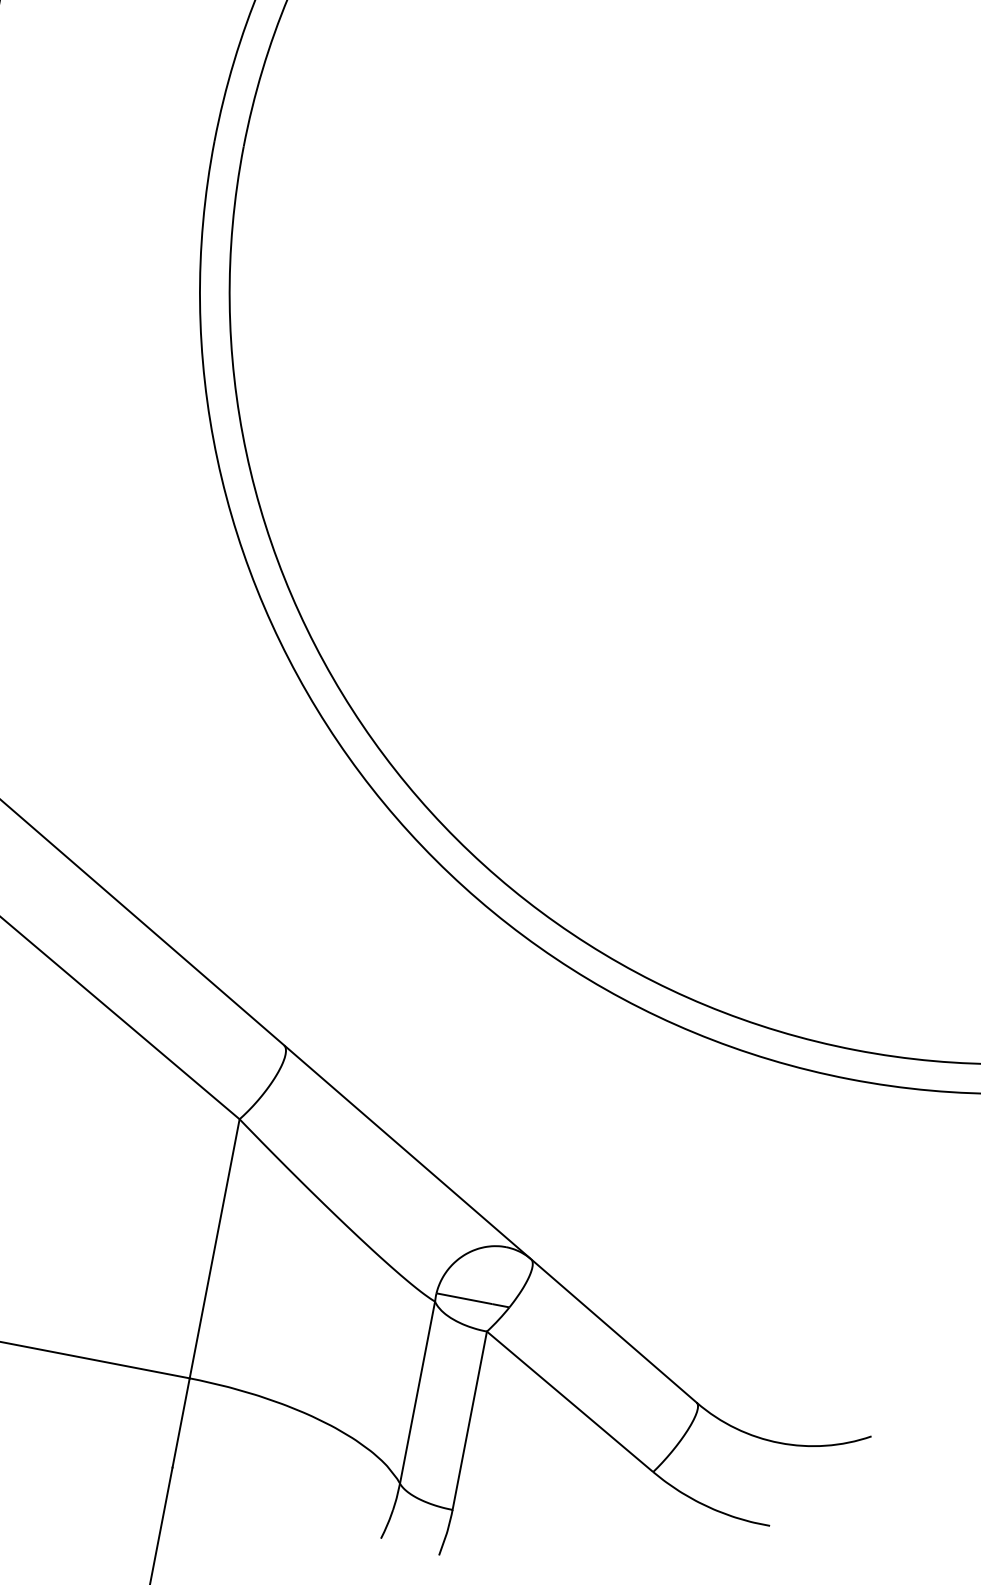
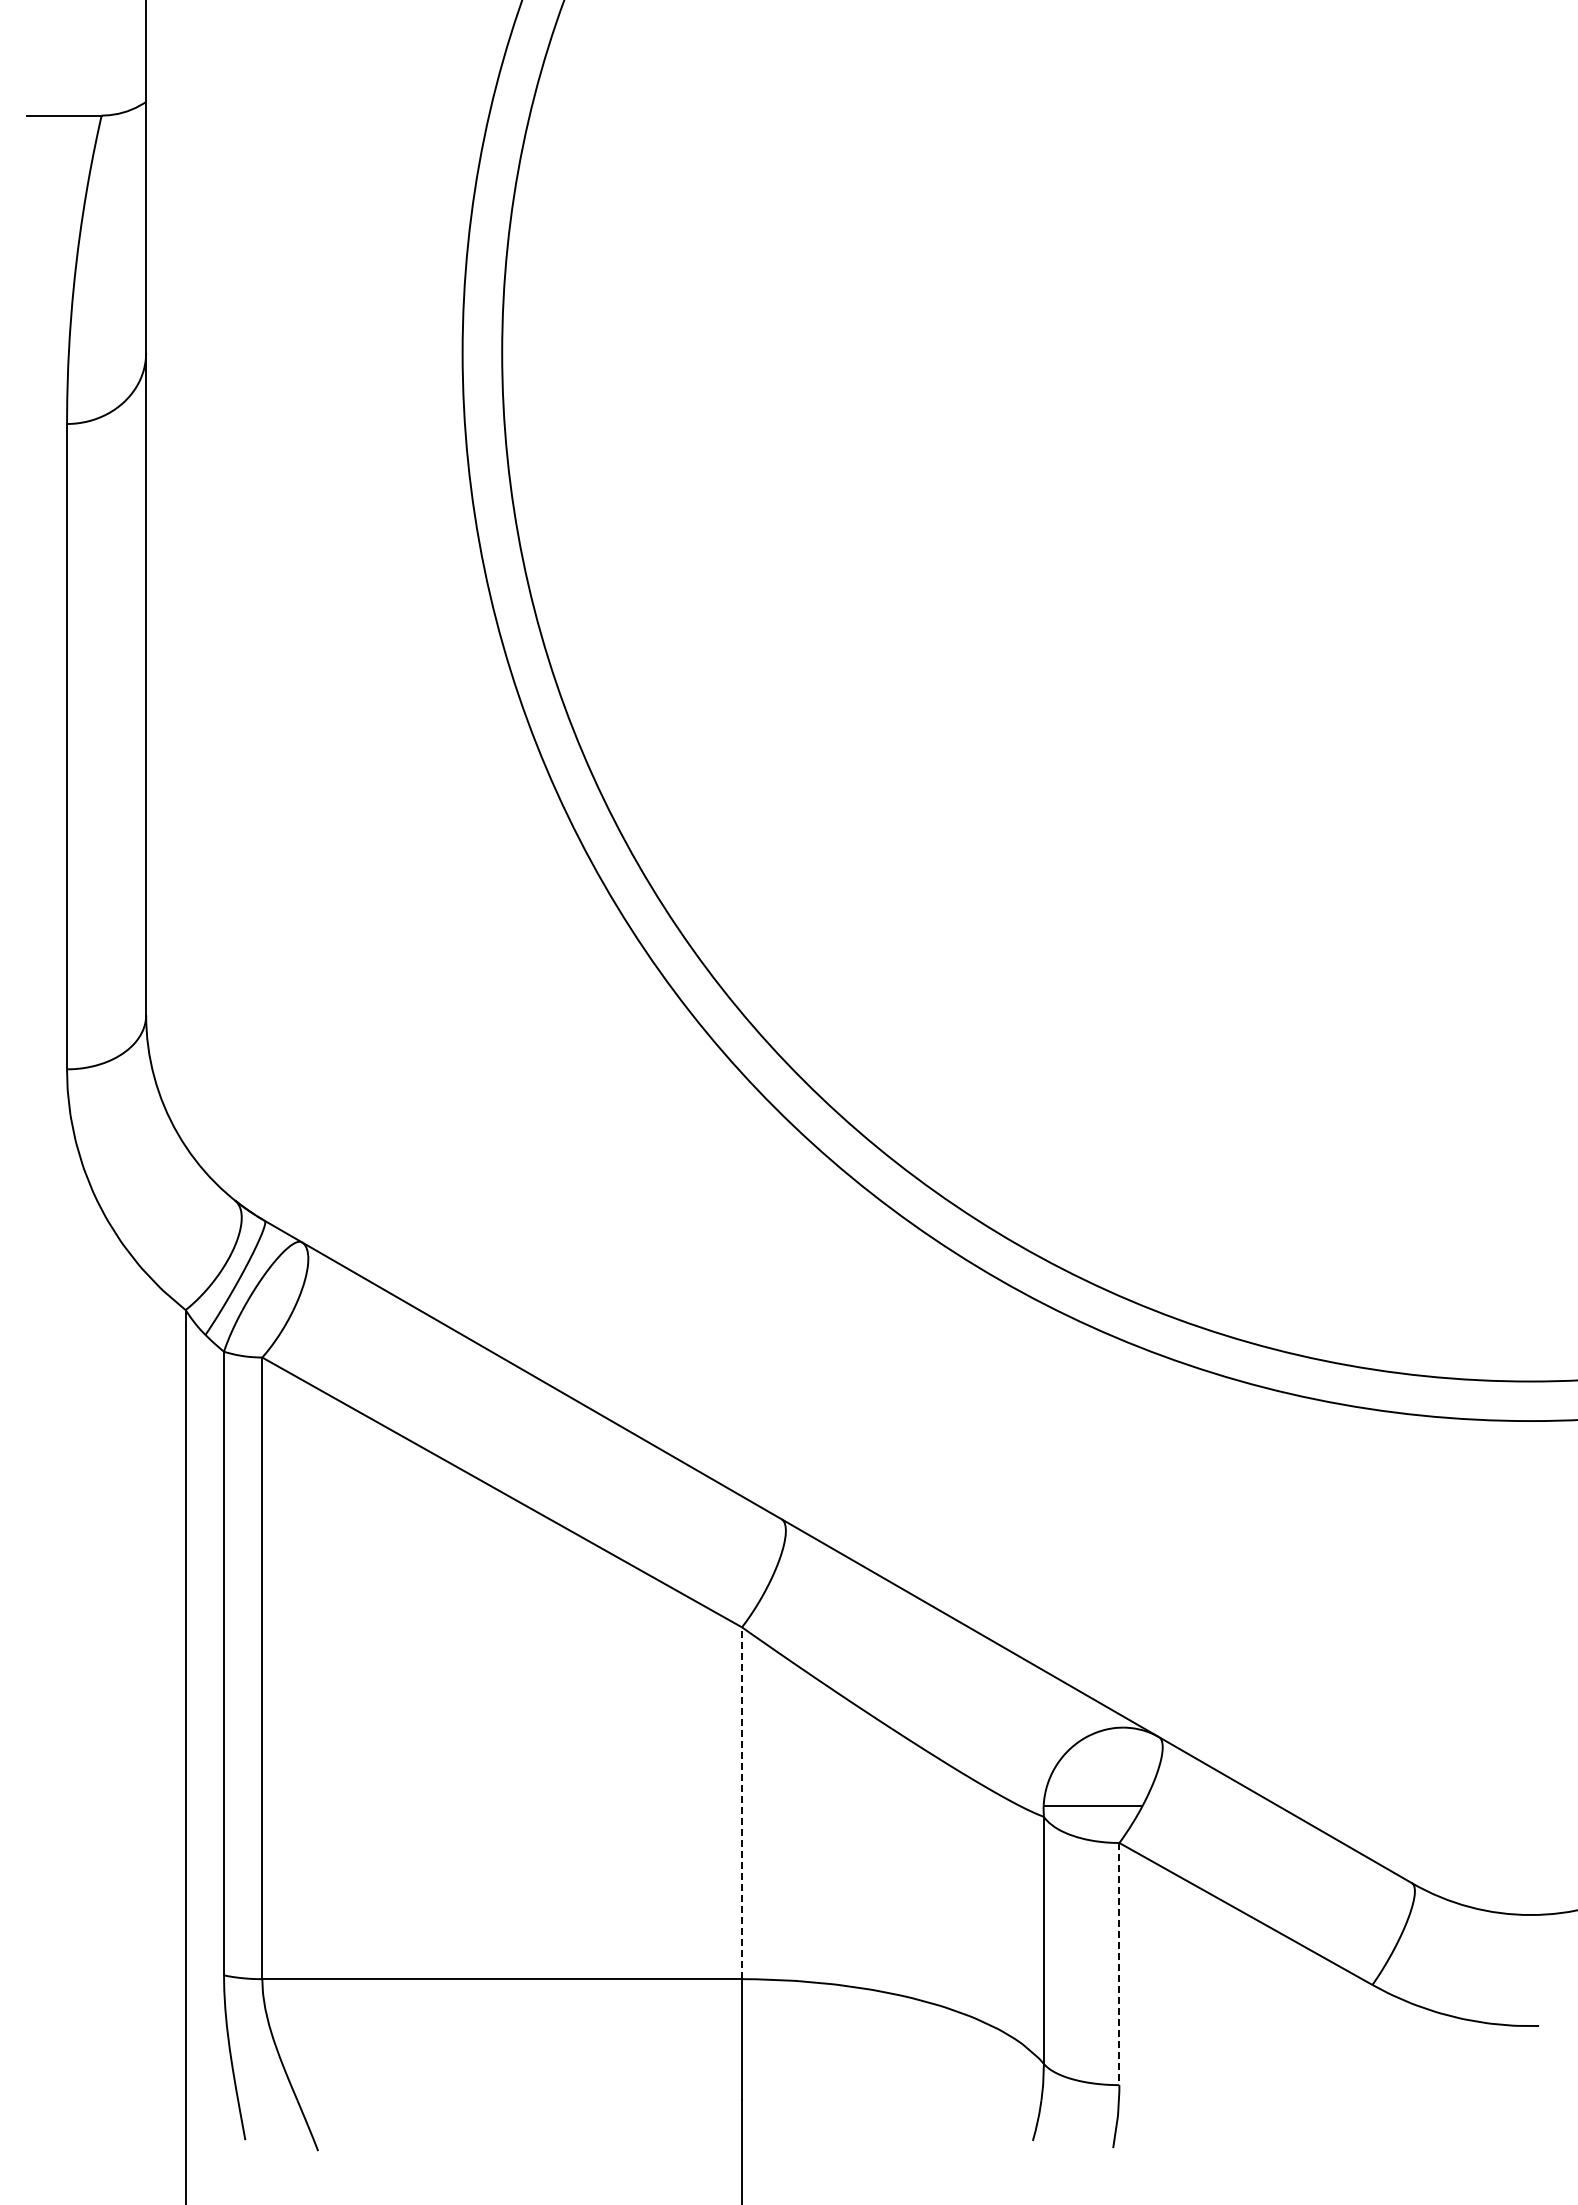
line: (214, 1249) -> (742, 1803), solid -> dashed
line: (469, 1421) -> (1119, 1964), solid -> dashed

